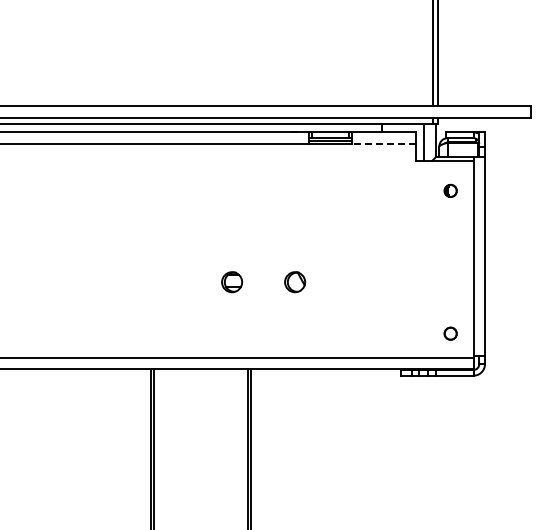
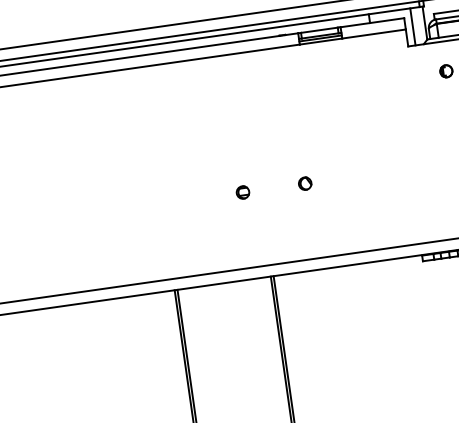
line: (383, 143) -> (373, 33), dashed -> solid
part: (232, 282) -> (243, 192), size x0.62
part: (294, 282) -> (304, 183), size x0.62

